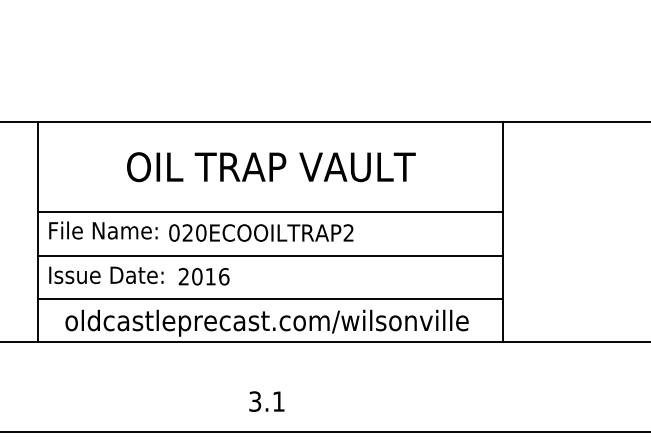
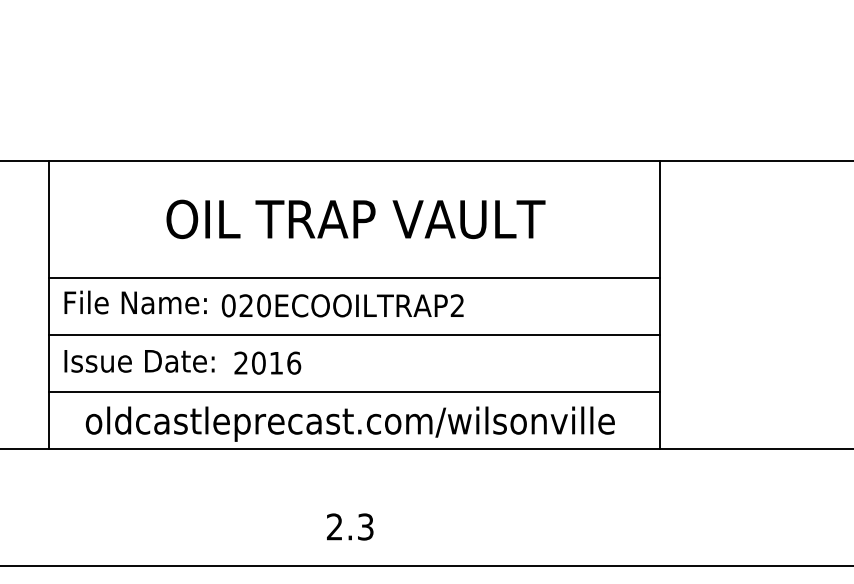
text: (266, 401) -> (349, 526), 3.1 -> 2.3

